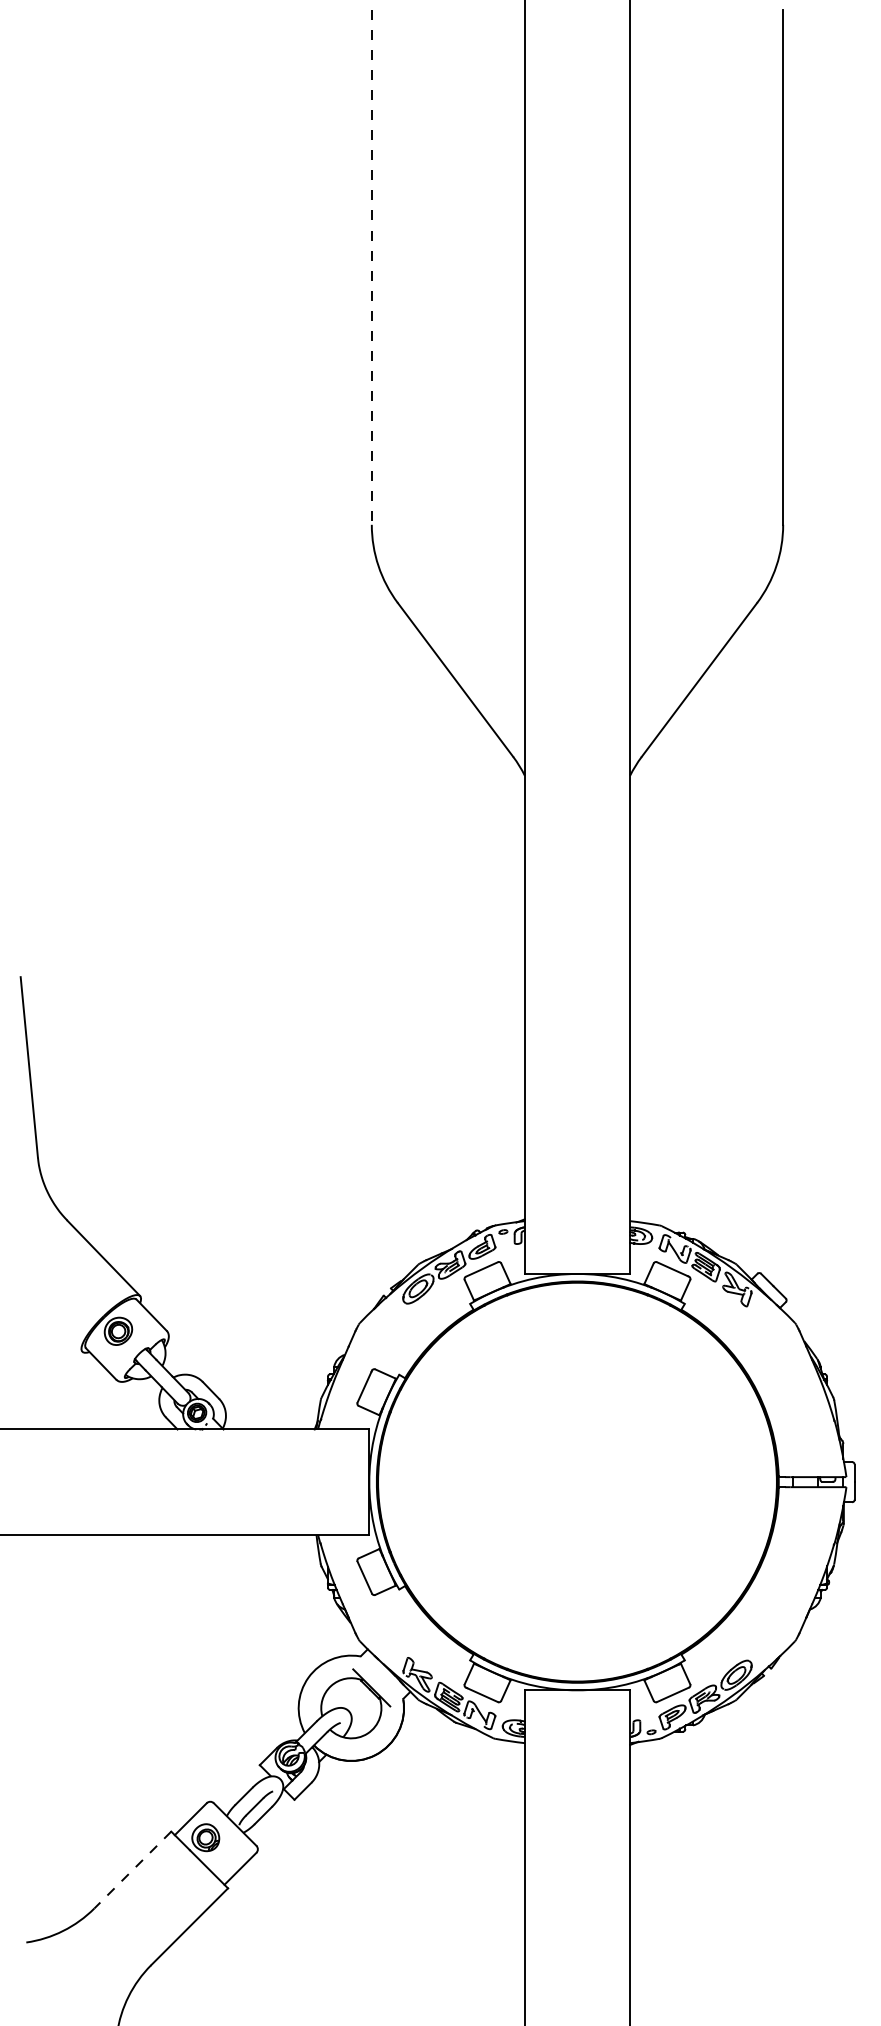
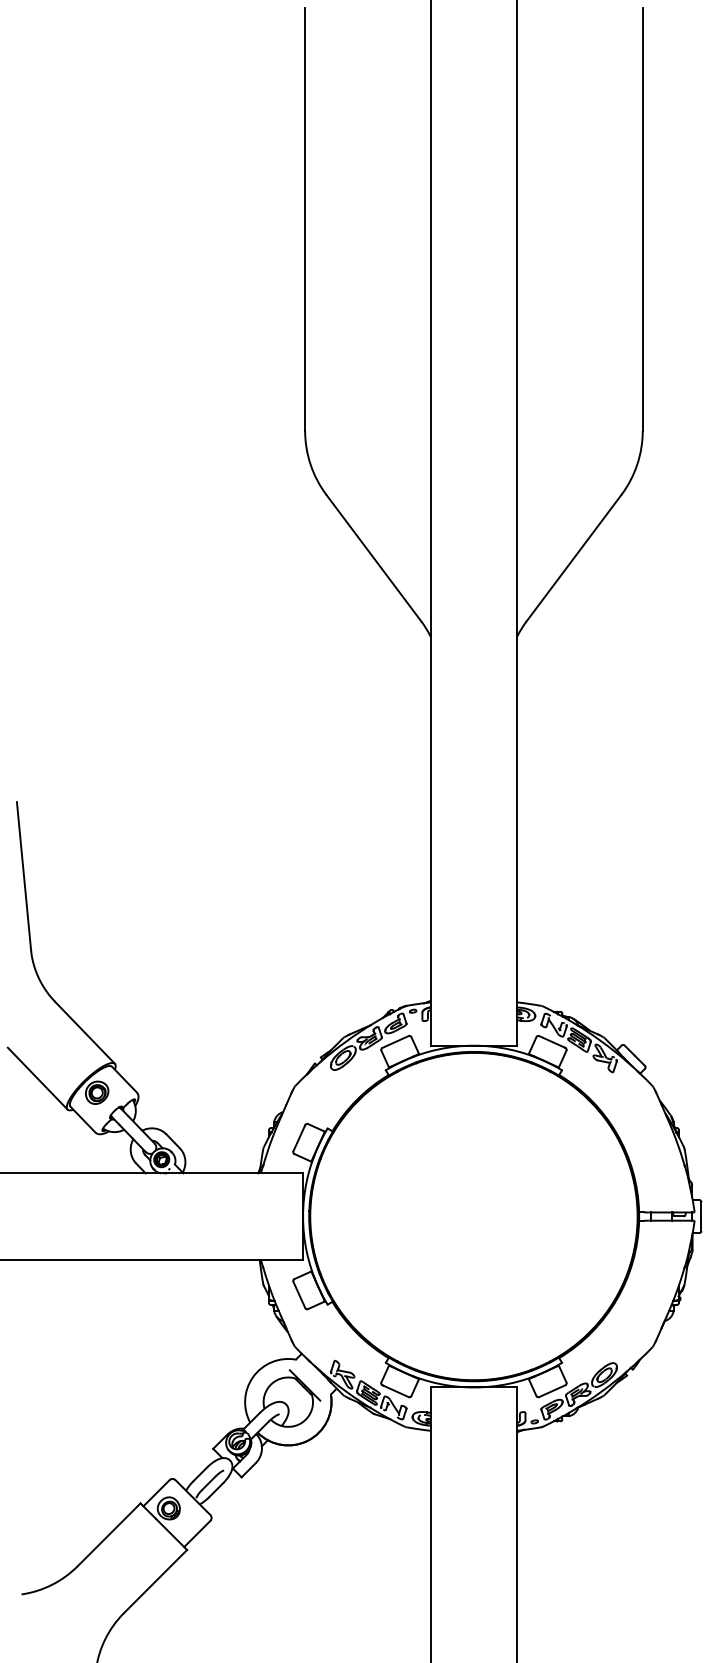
line: (371, 267) -> (304, 219), dashed -> solid
line: (45, 1313) -> (37, 1078), added
line: (132, 1870) -> (108, 1535), dashed -> solid

